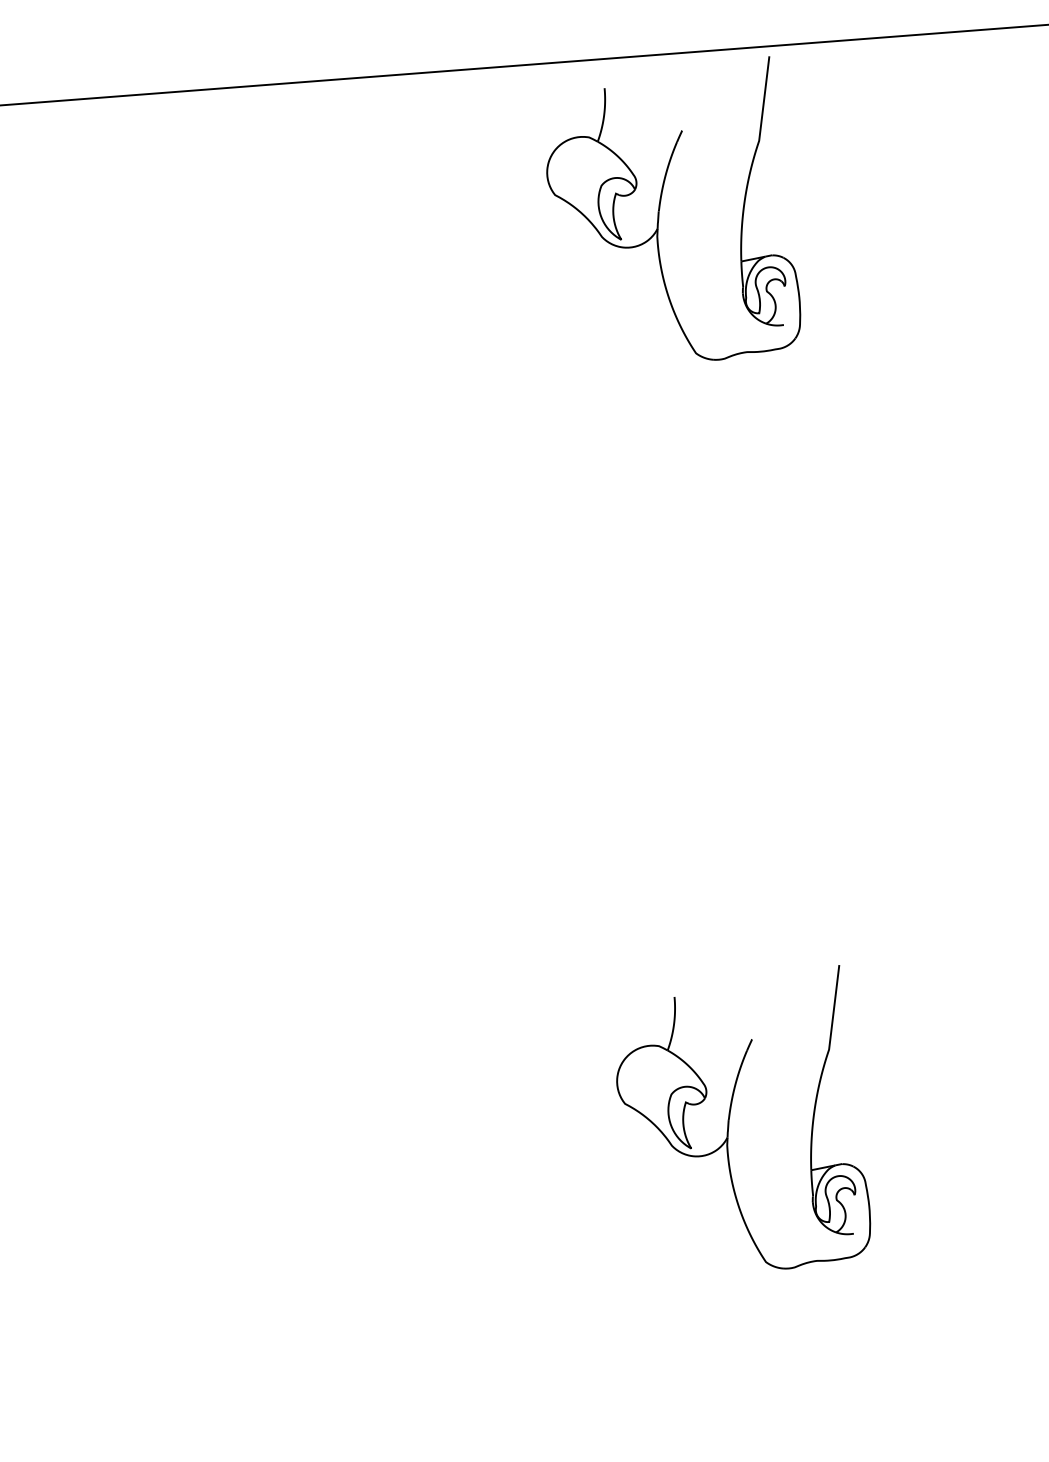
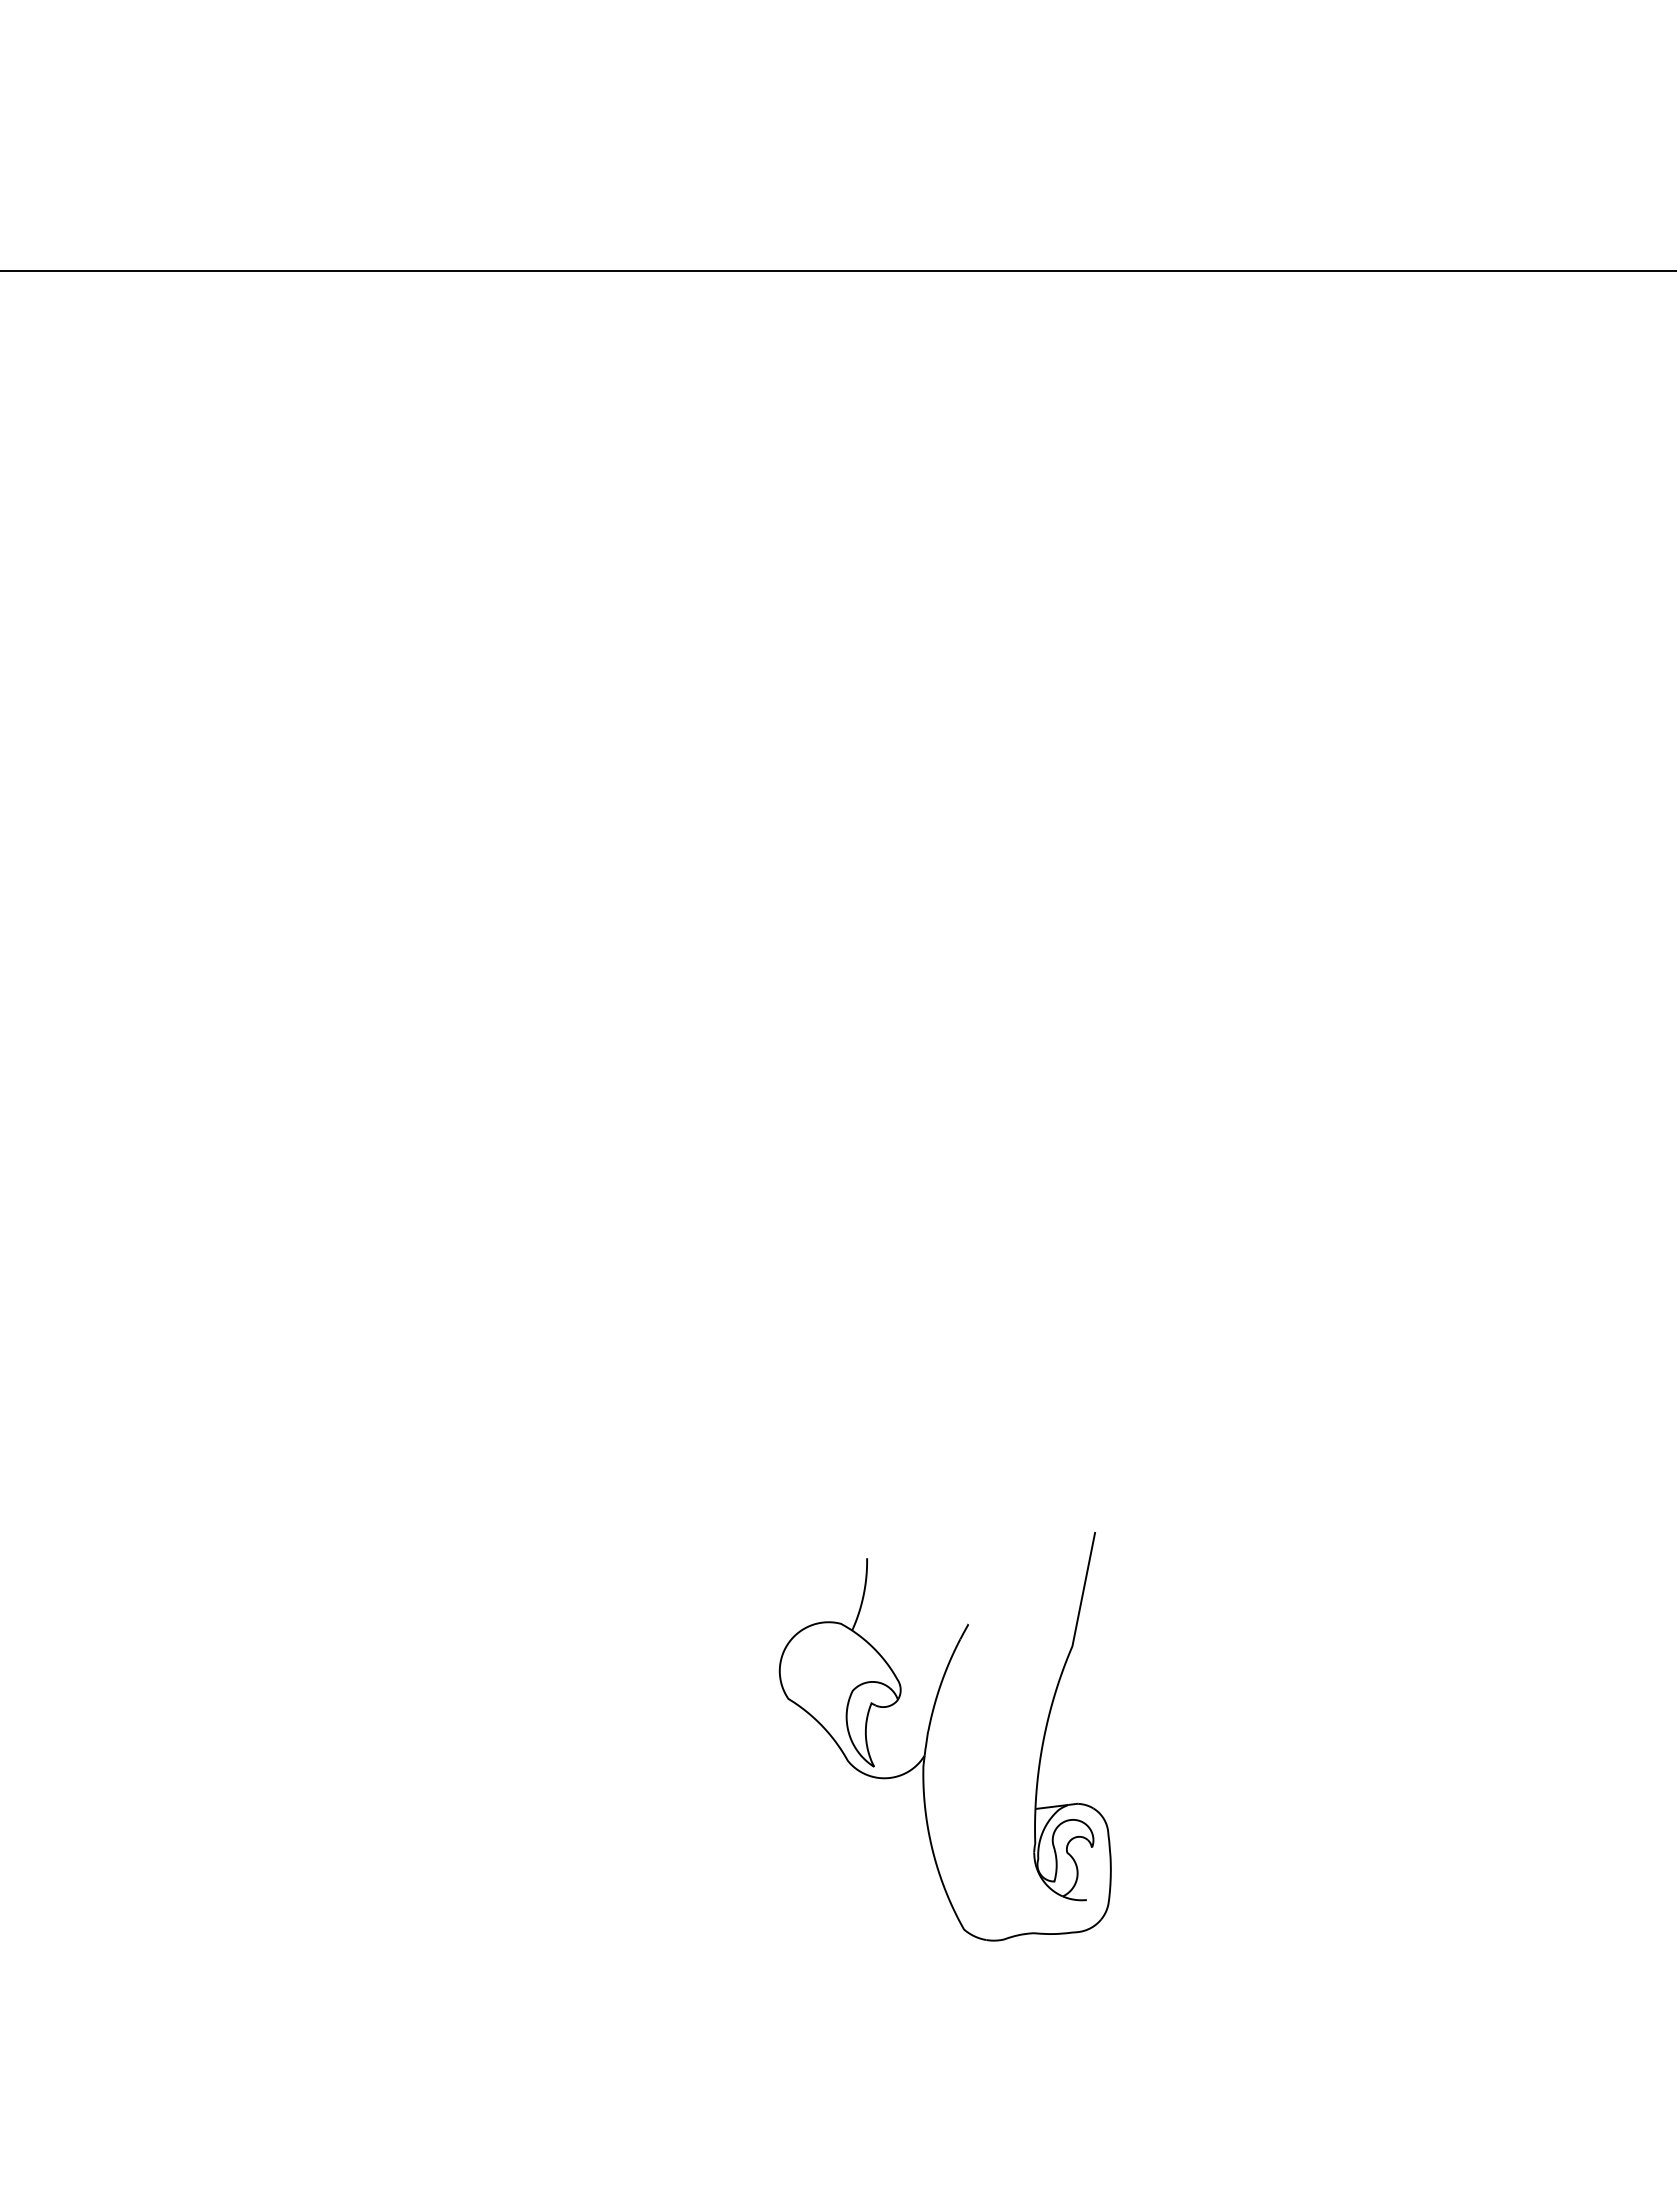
part: (659, 210) -> (929, 484), removed

